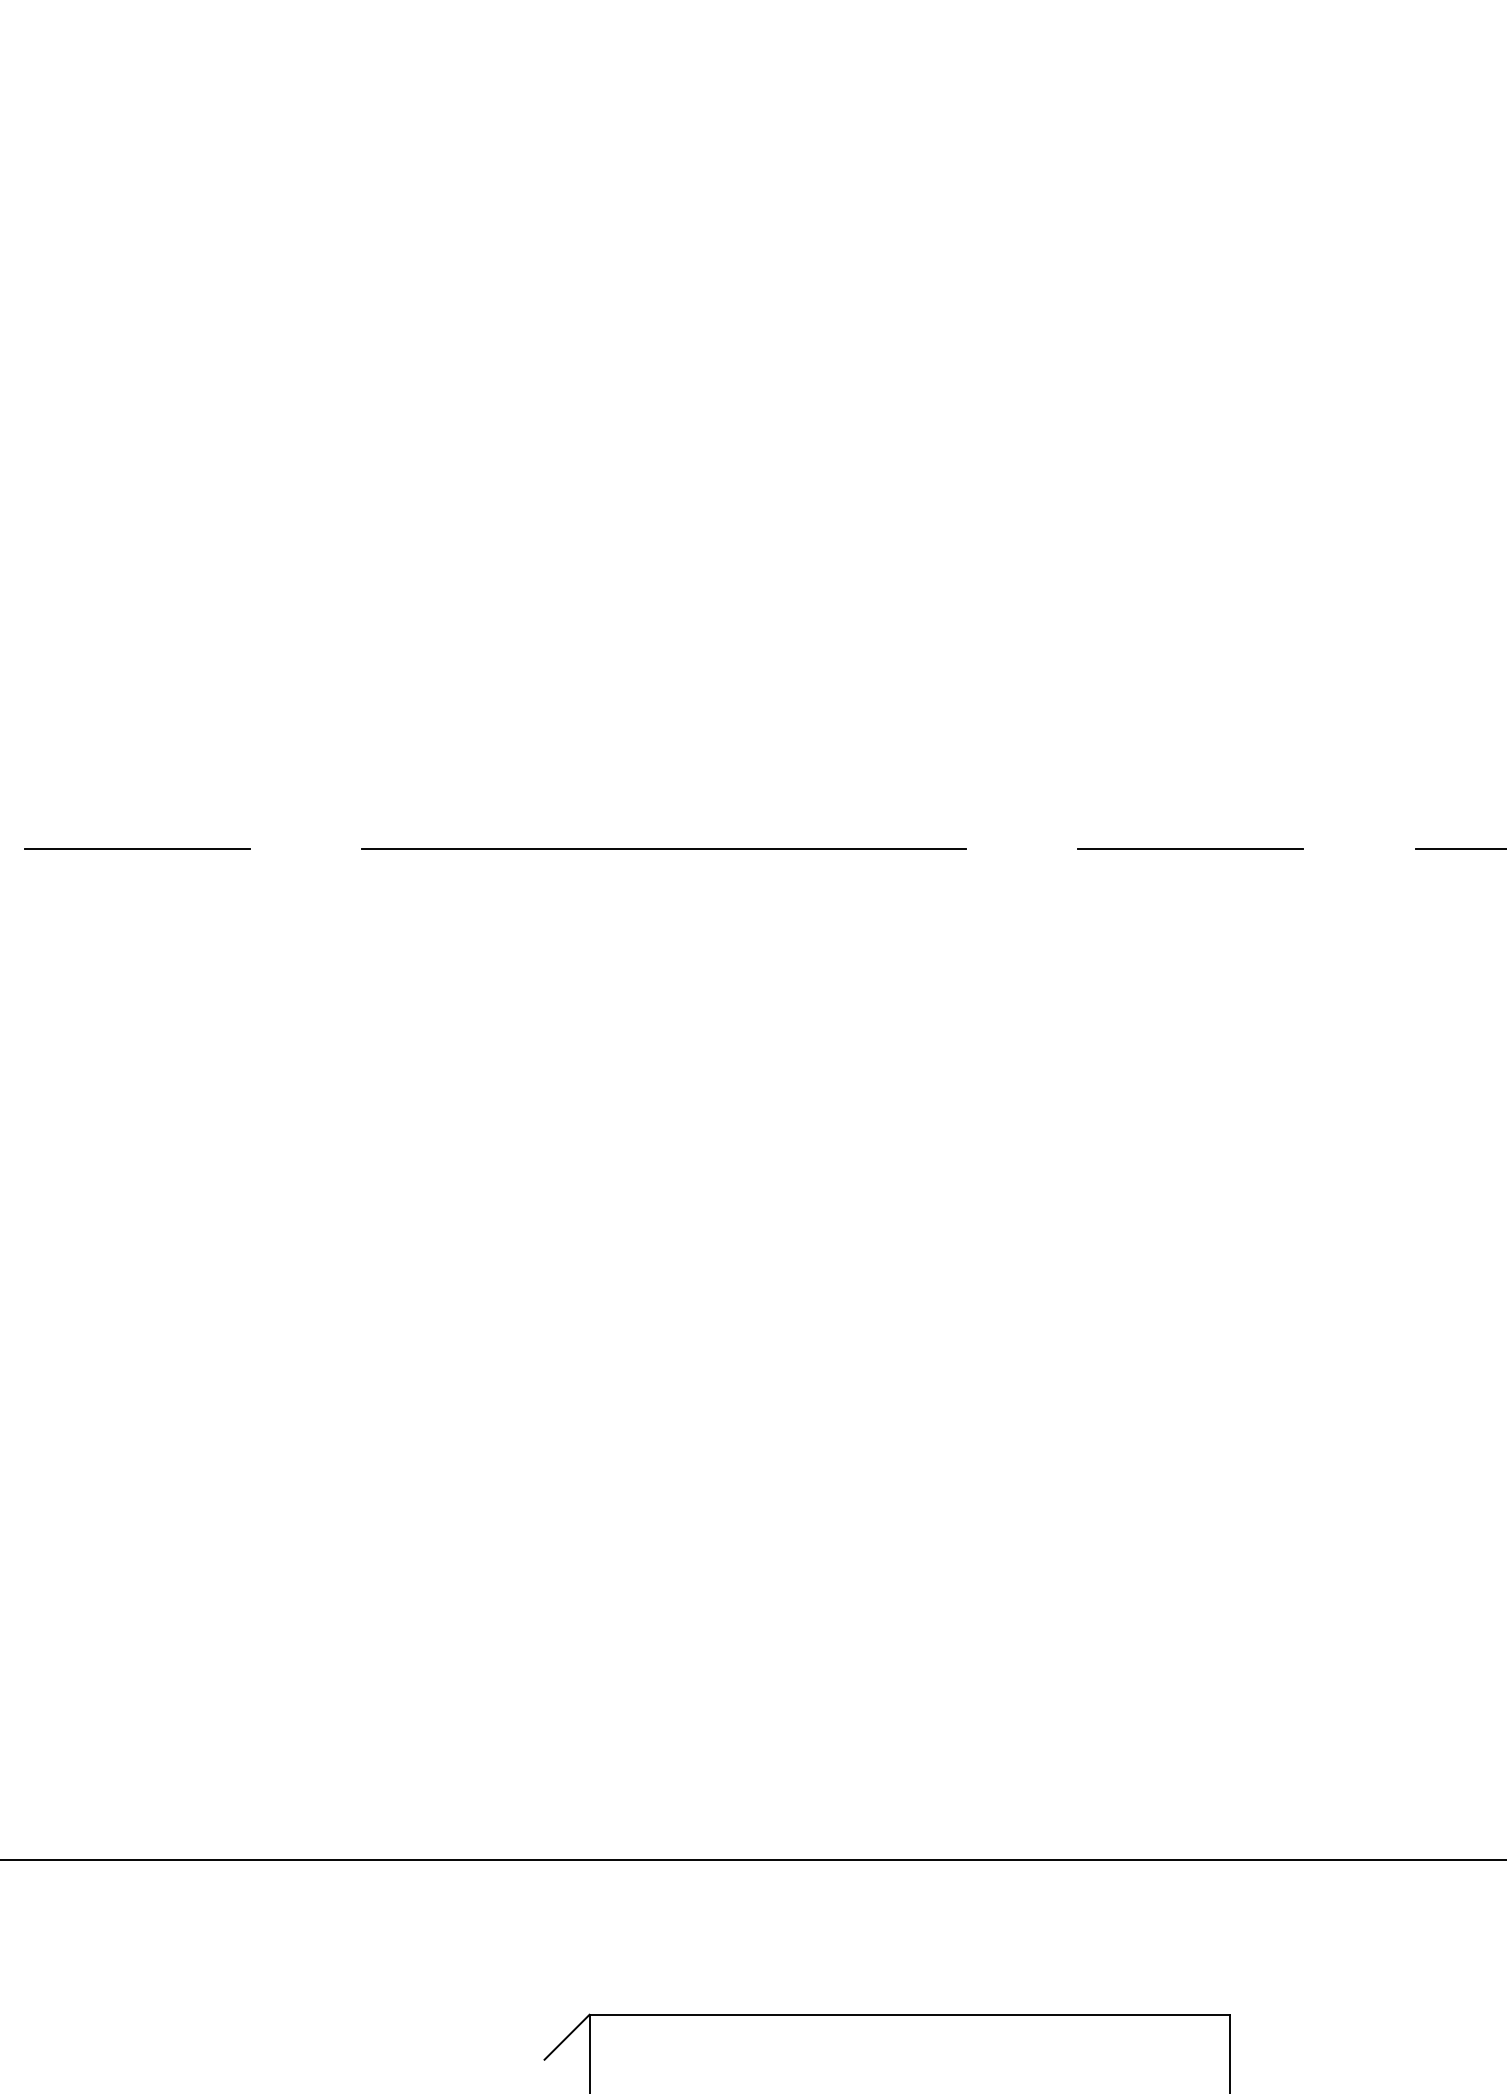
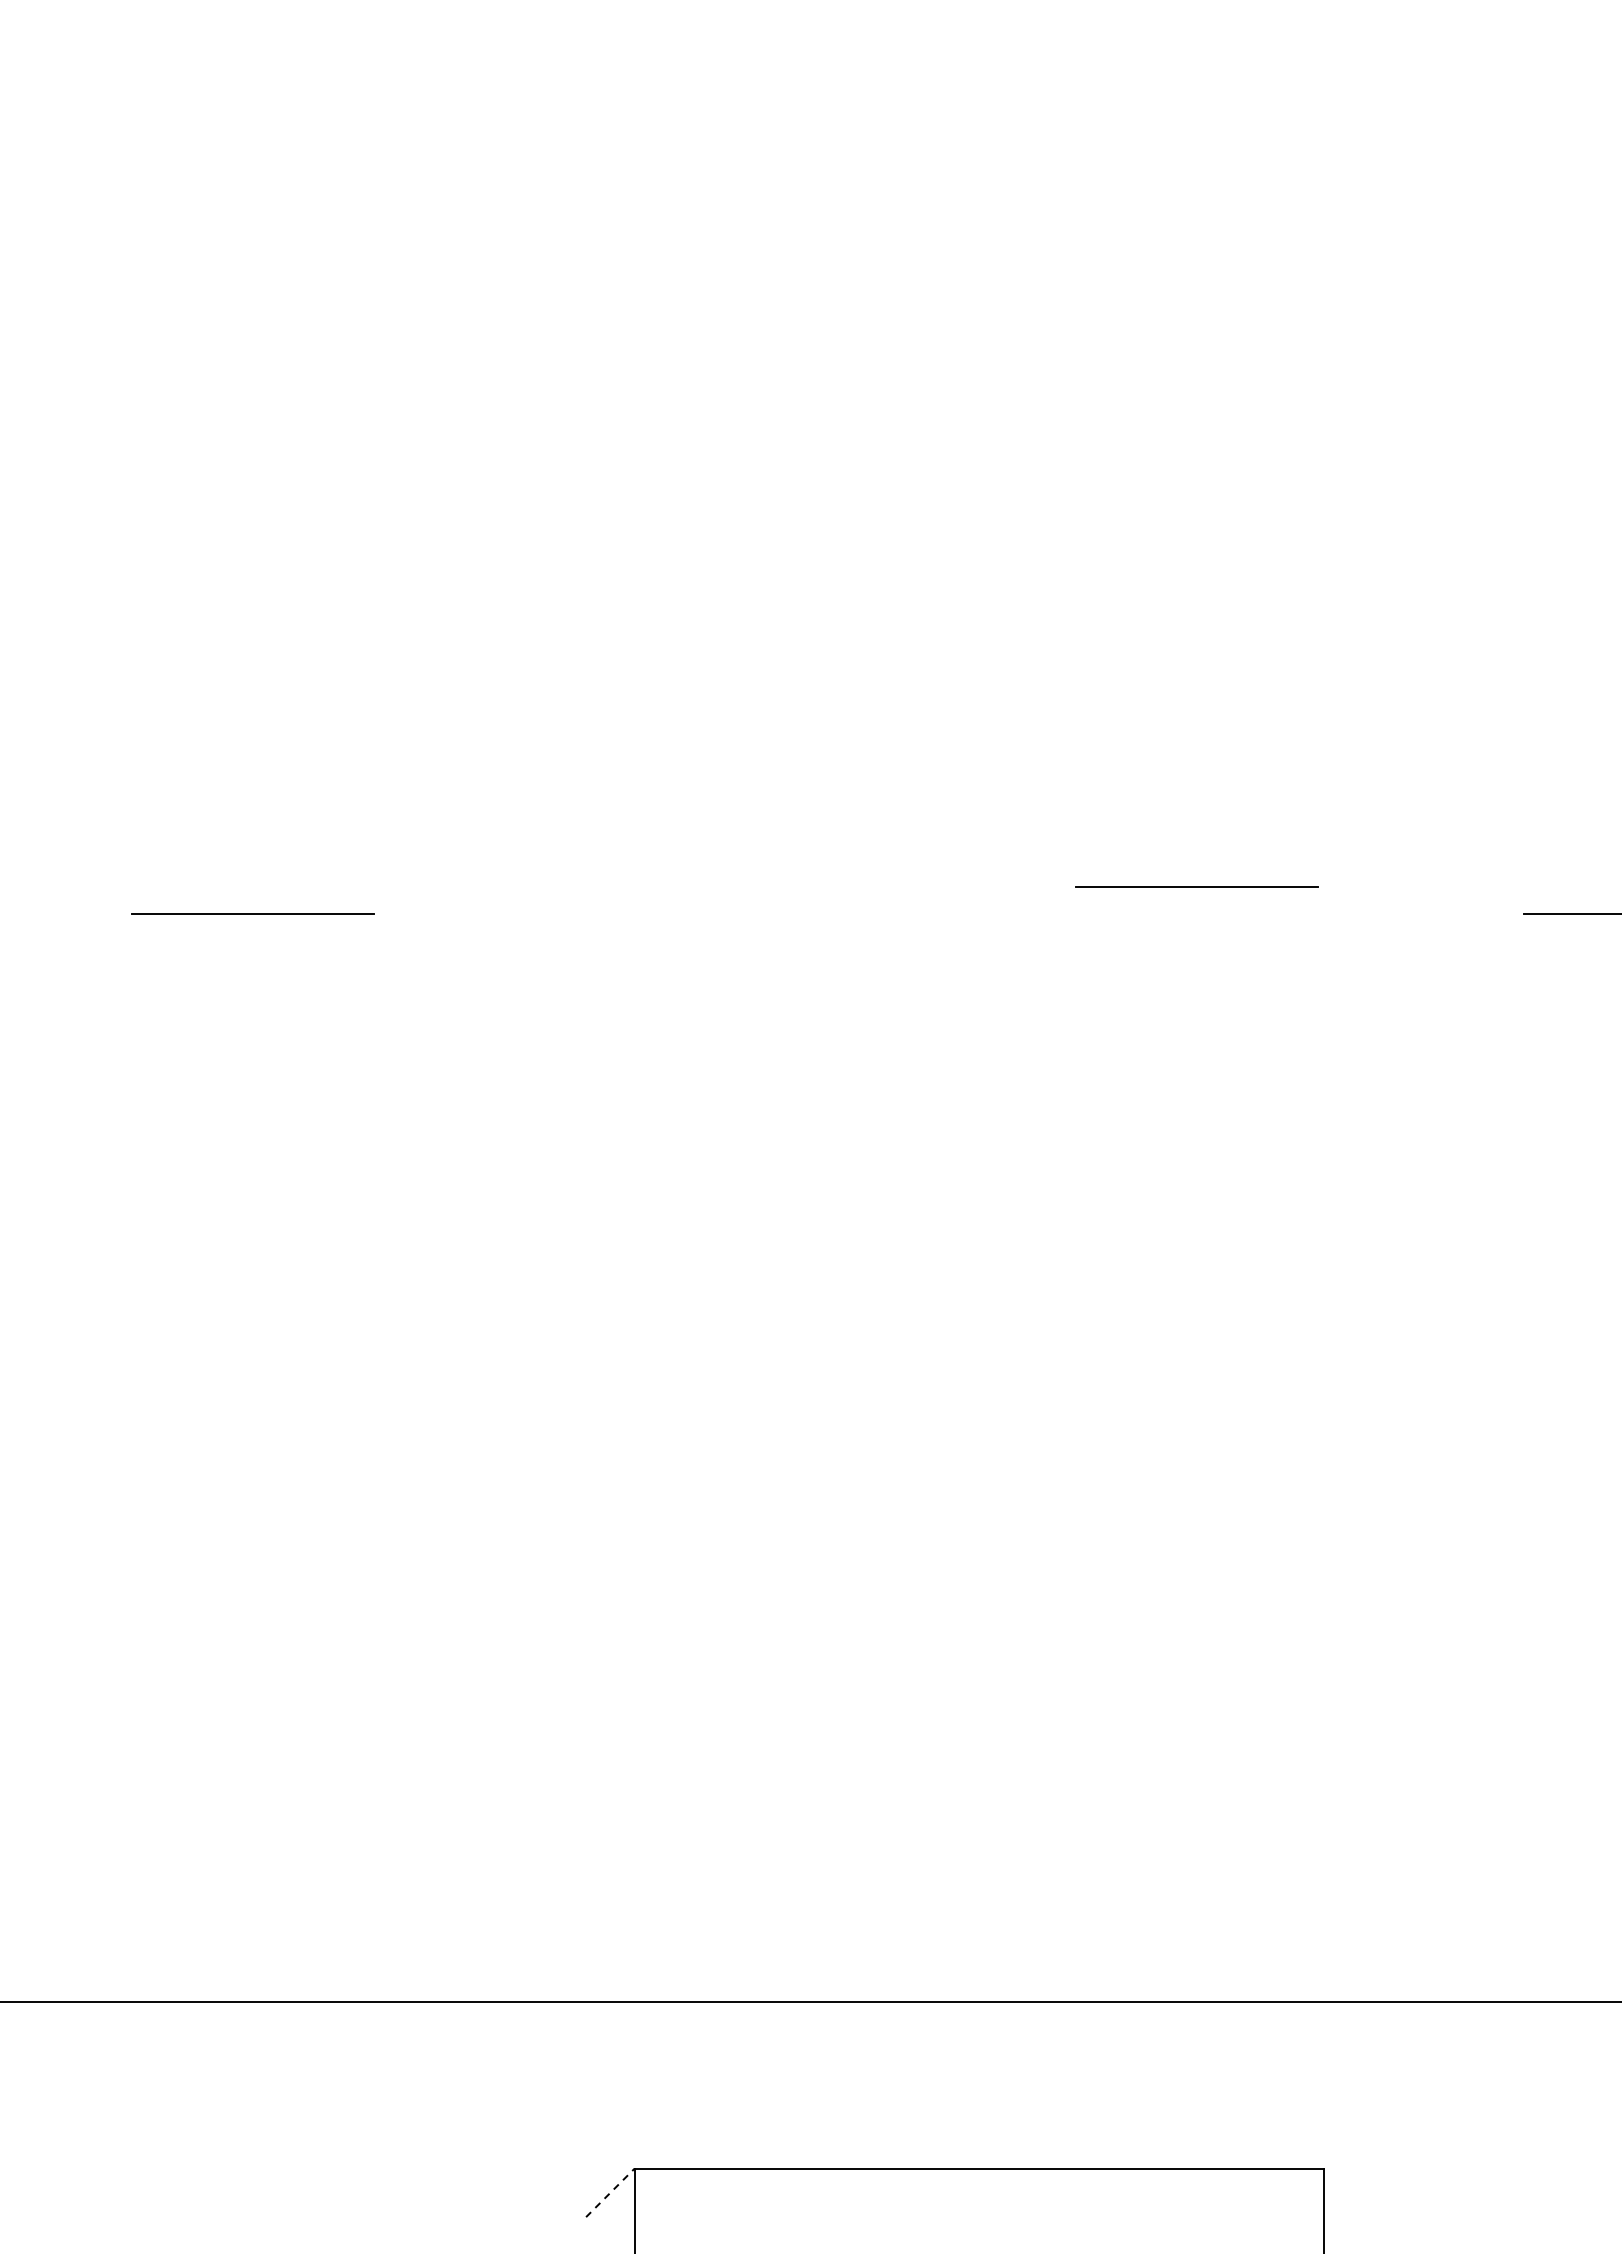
line: (137, 848) -> (252, 913), moved
line: (663, 848) -> (714, 913), removed
line: (1190, 848) -> (1196, 886), moved
line: (567, 2036) -> (610, 2192), solid -> dashed

